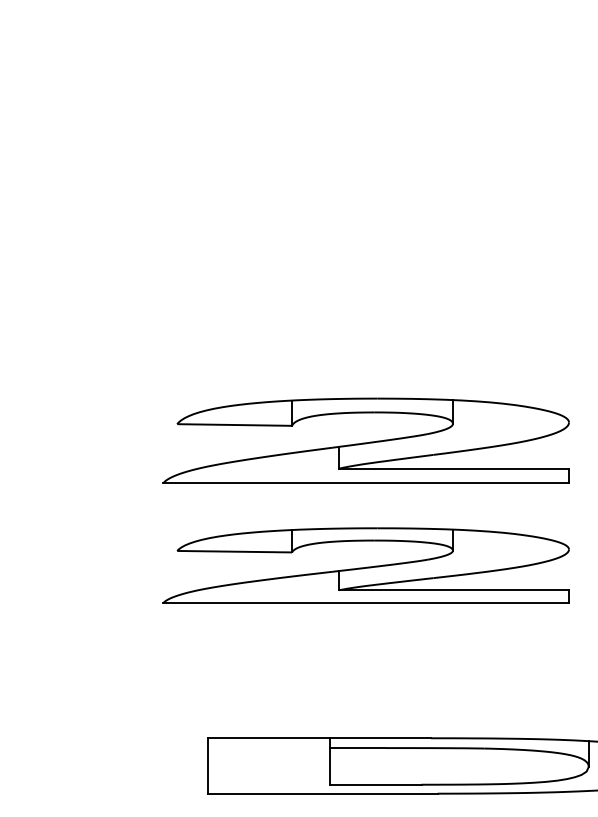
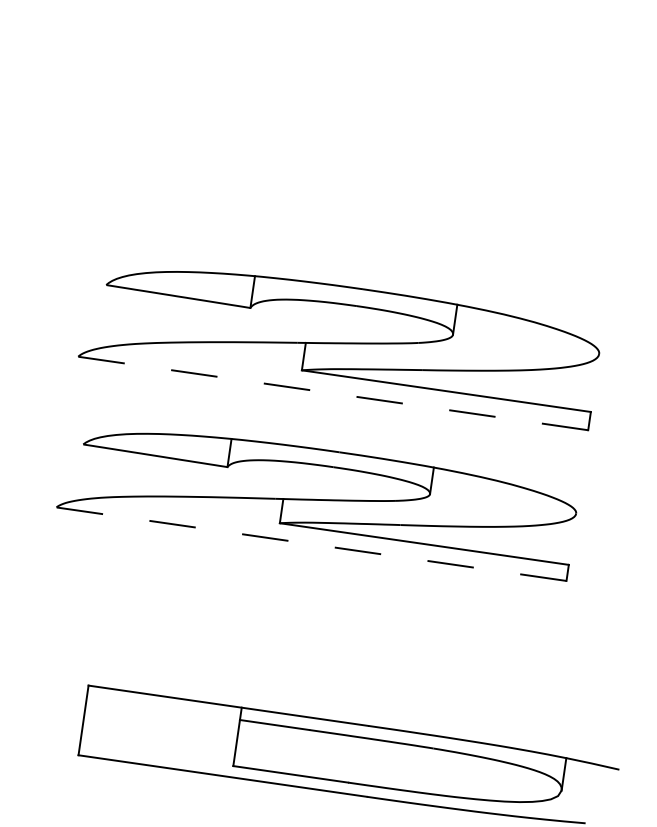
line: (366, 483) -> (333, 393), solid -> dashed
line: (366, 603) -> (311, 544), solid -> dashed

